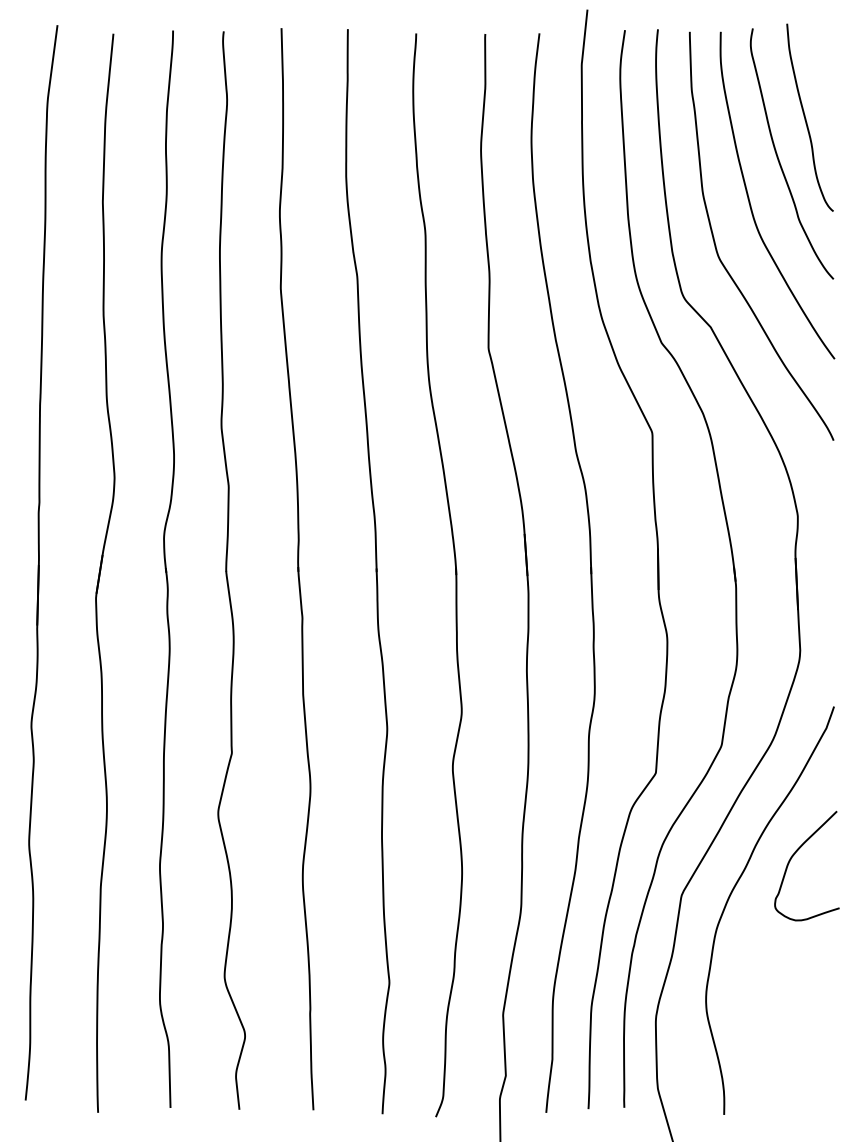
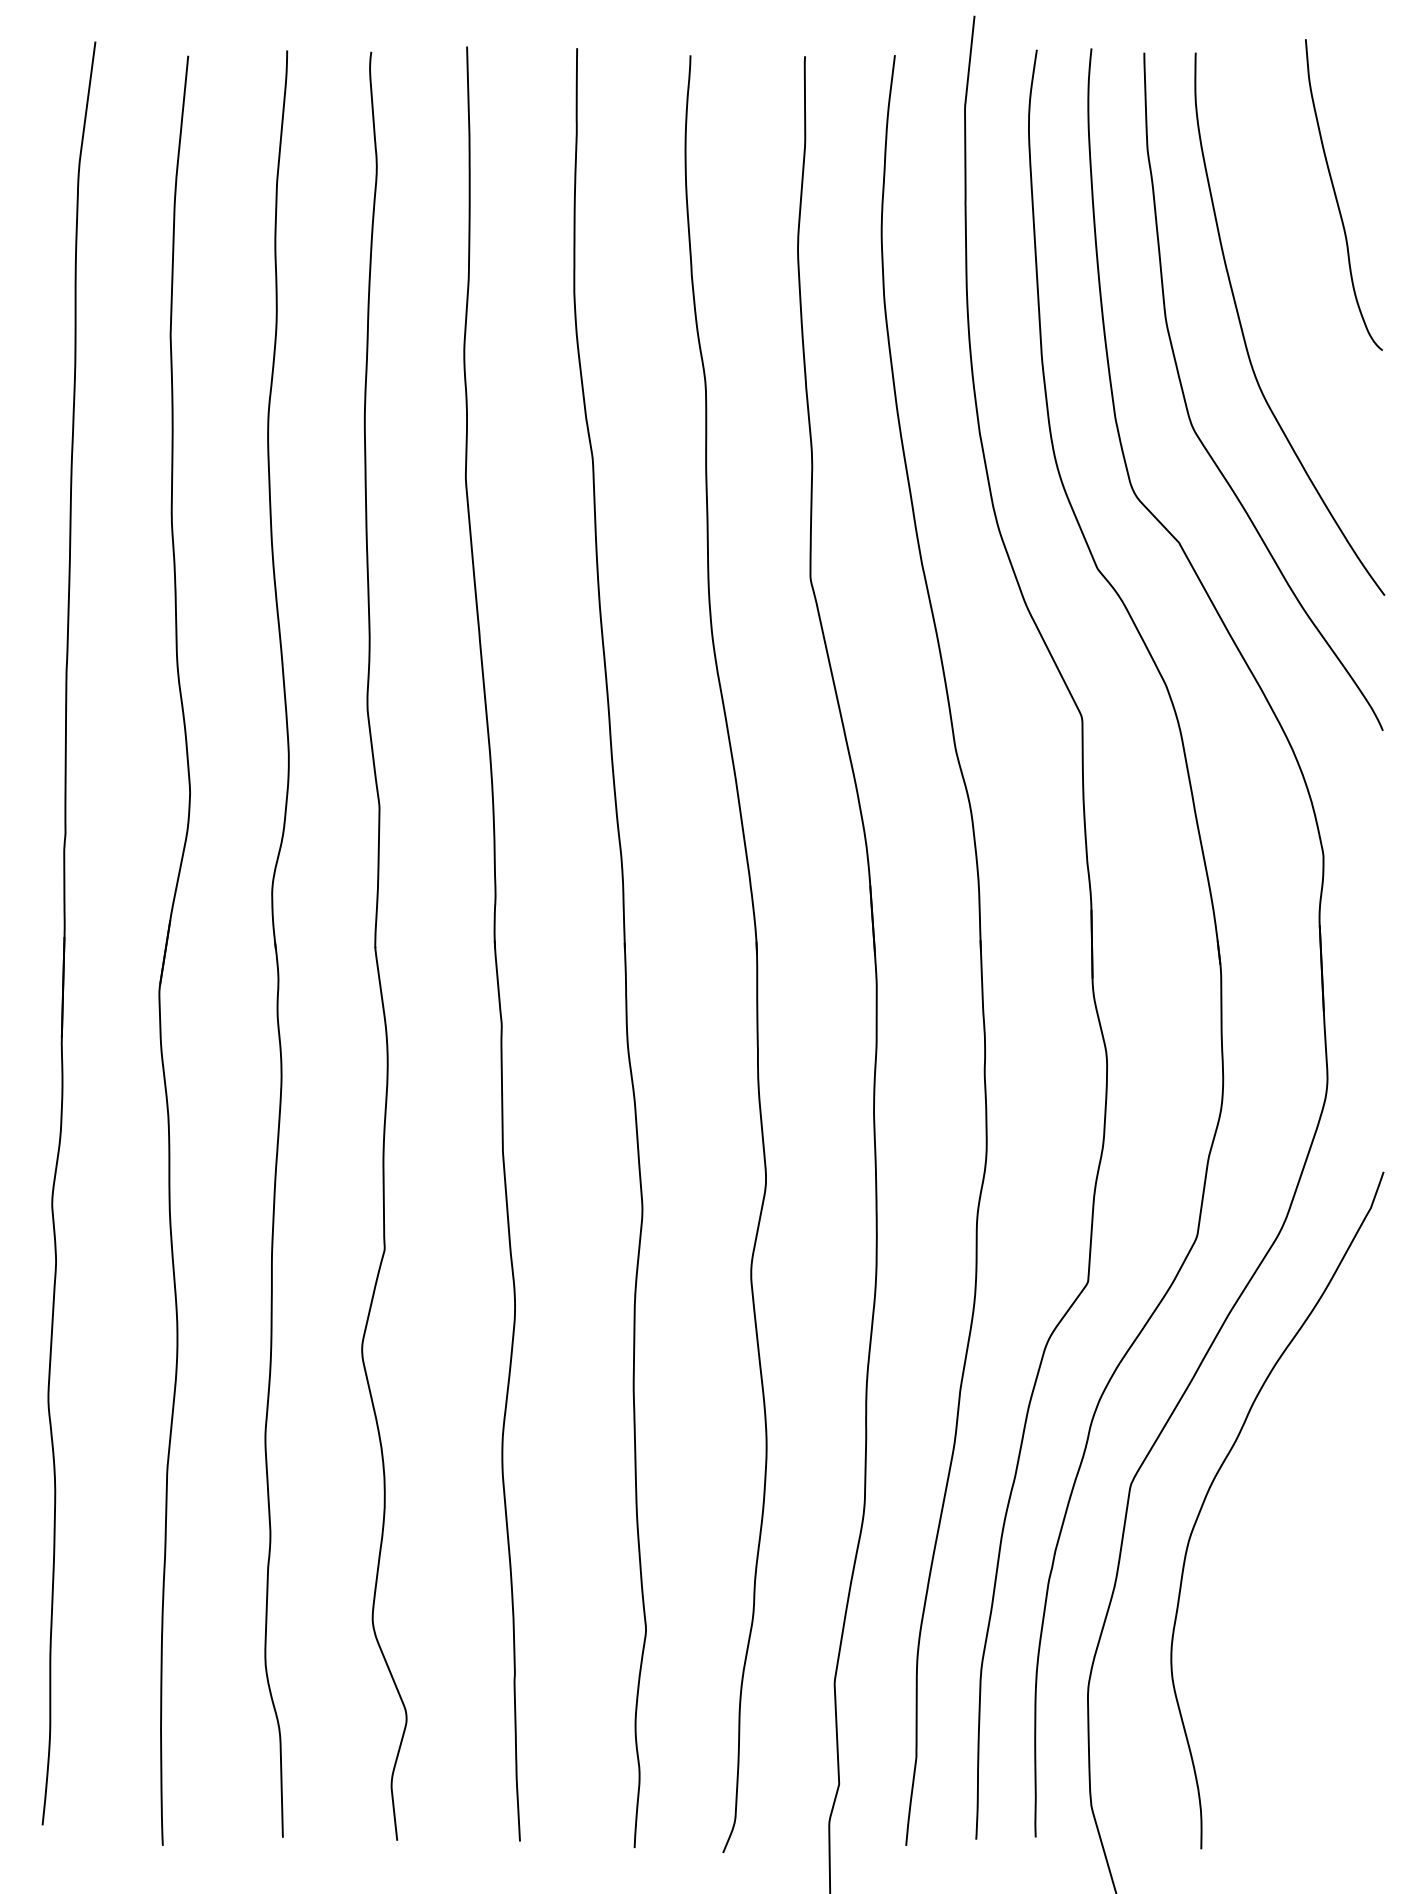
curve: (778, 156) -> (1291, 259), removed
curve: (794, 855) -> (1317, 1418), removed

